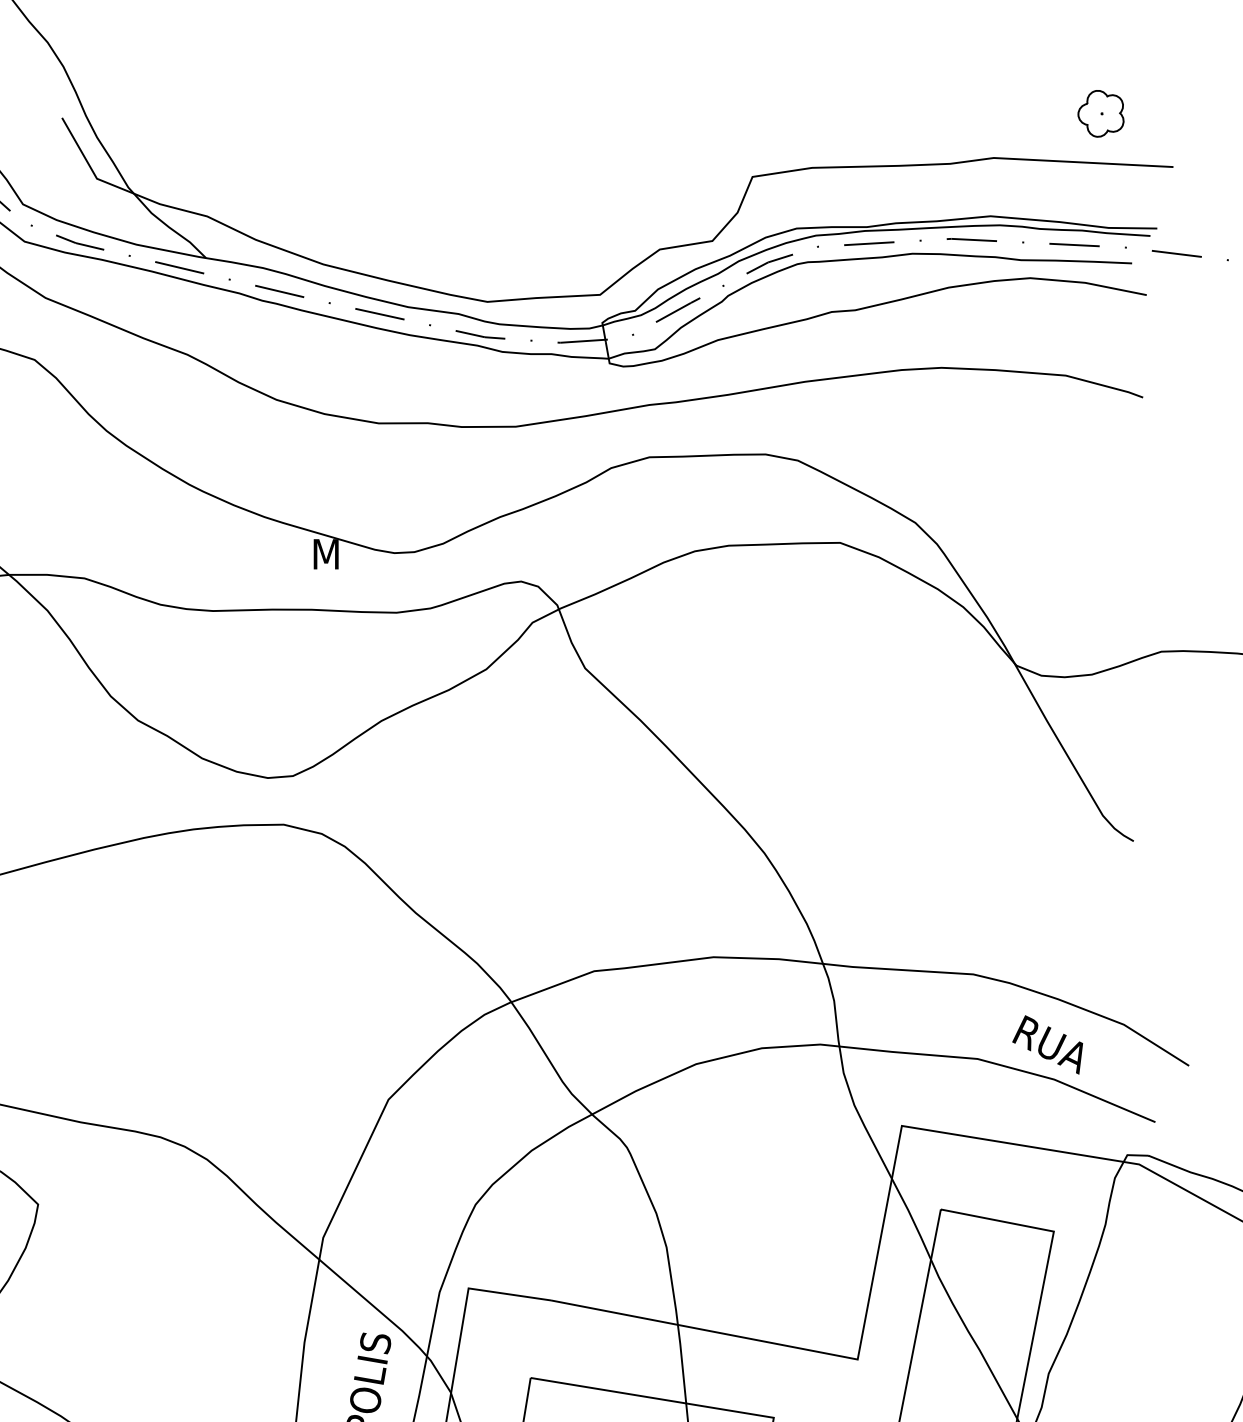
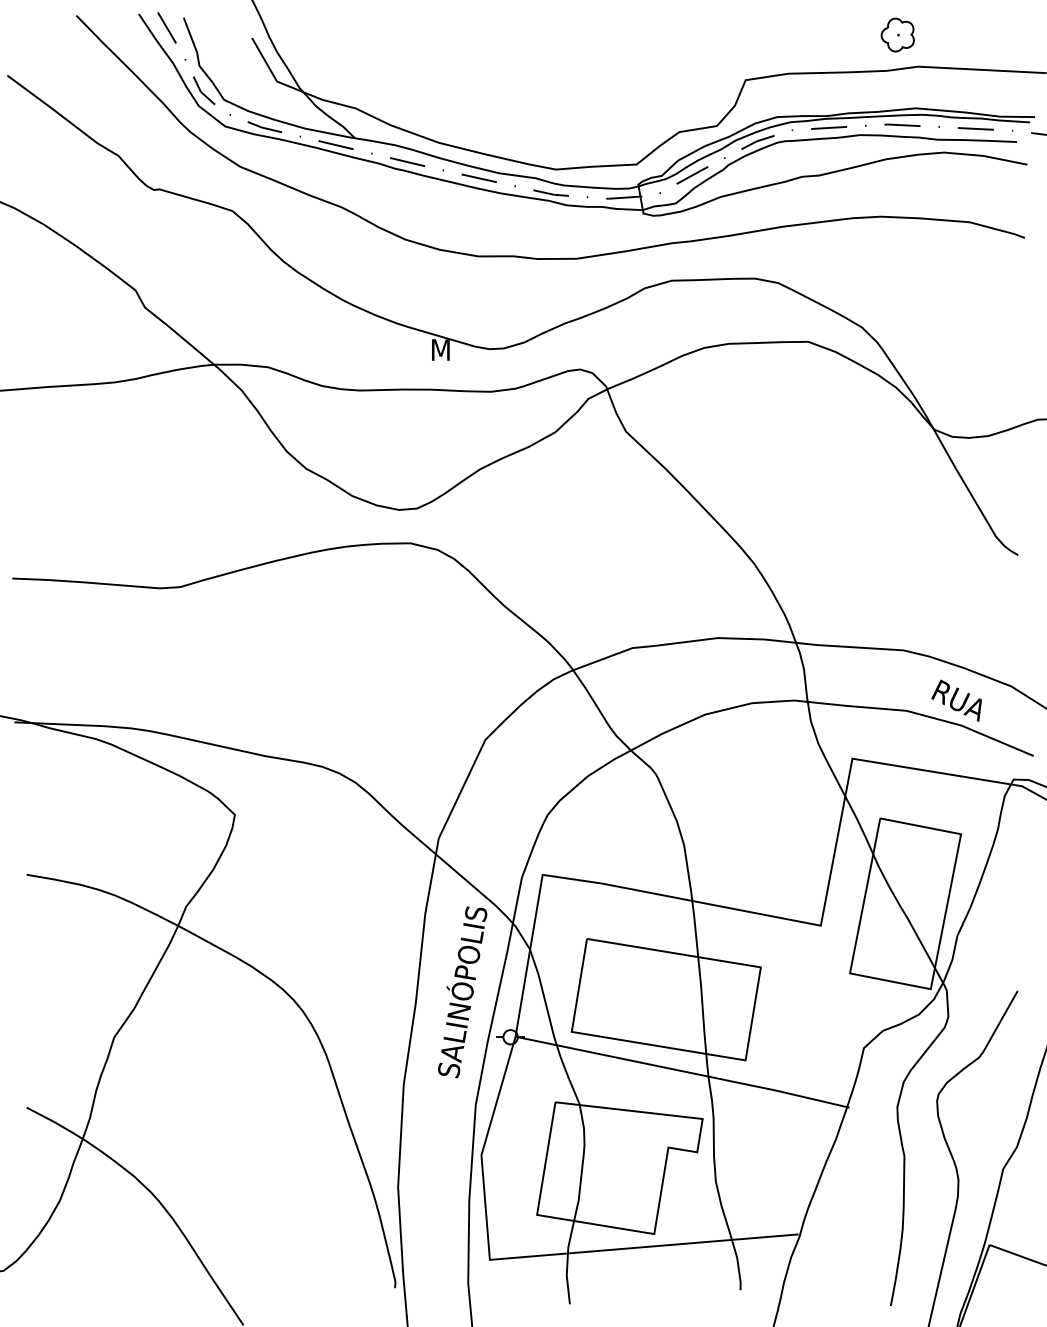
part: (1100, 112) -> (897, 34), moved

